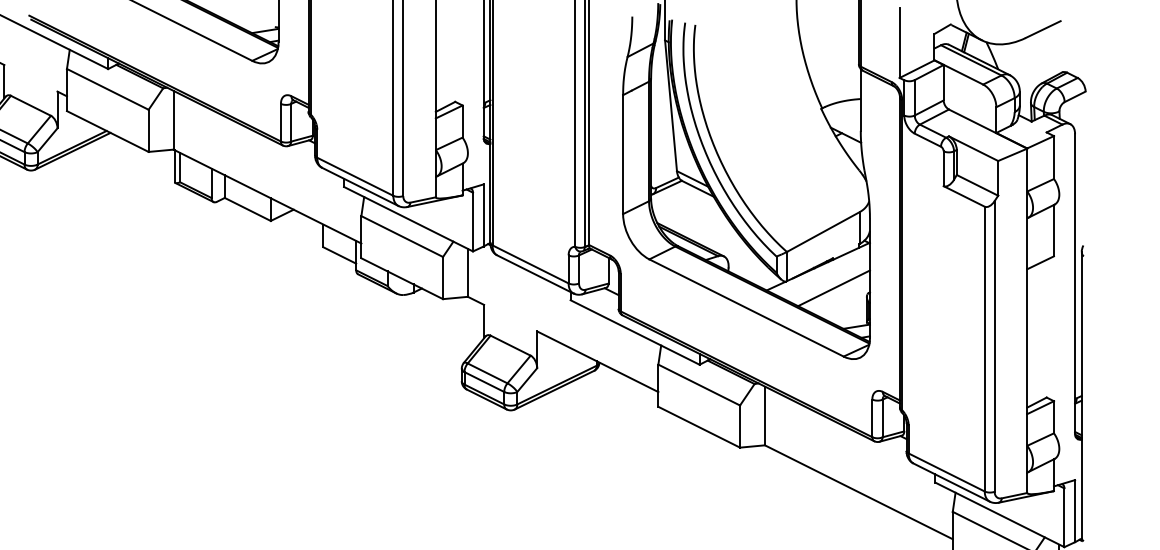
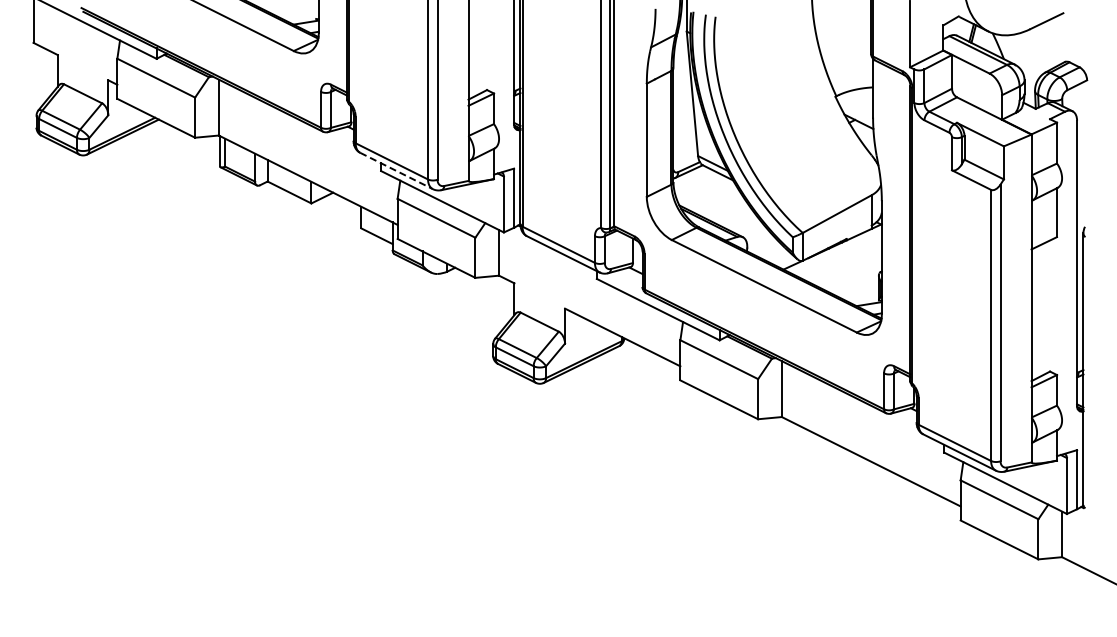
line: (360, 187) -> (396, 171), solid -> dashed
line: (833, 288) -> (847, 267), removed

